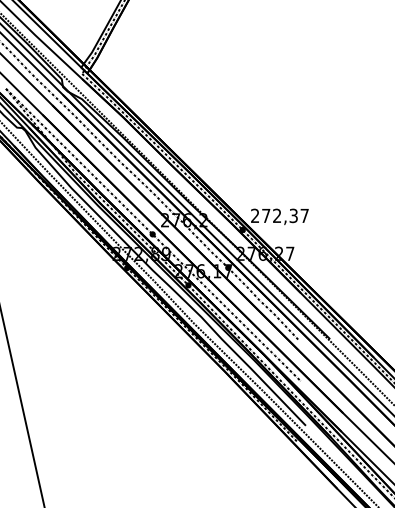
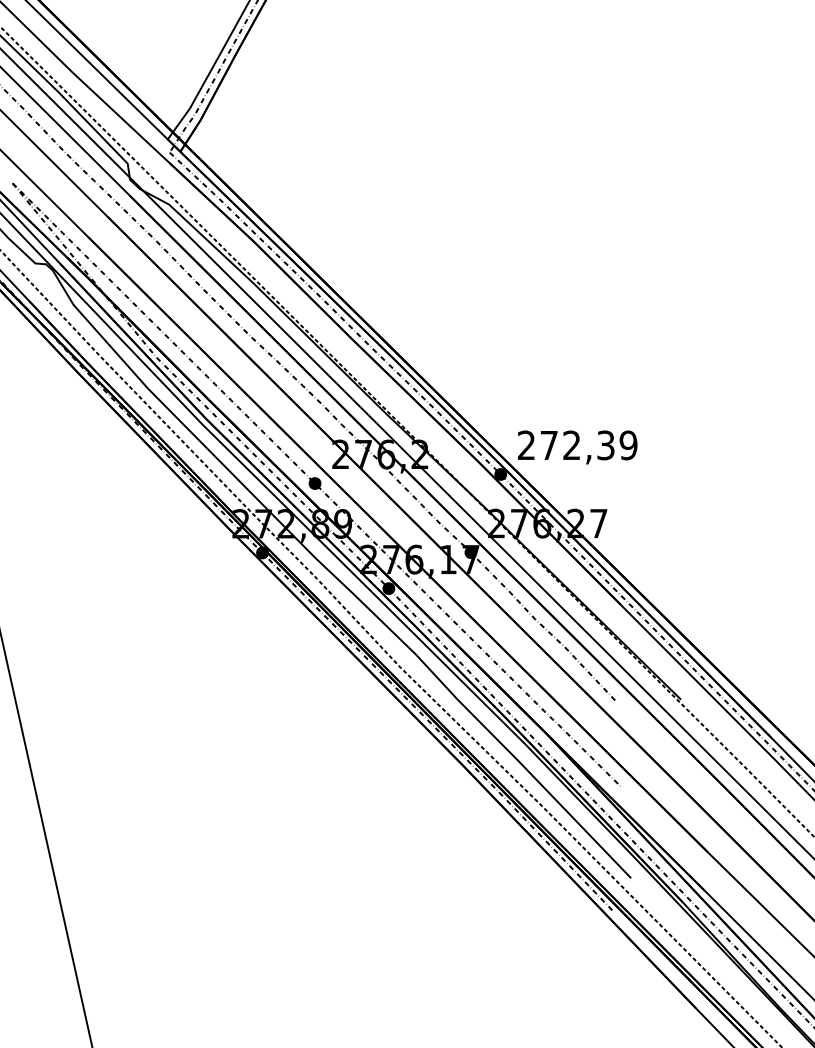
text: (304, 215) -> (628, 444), 272,37 -> 272,39

